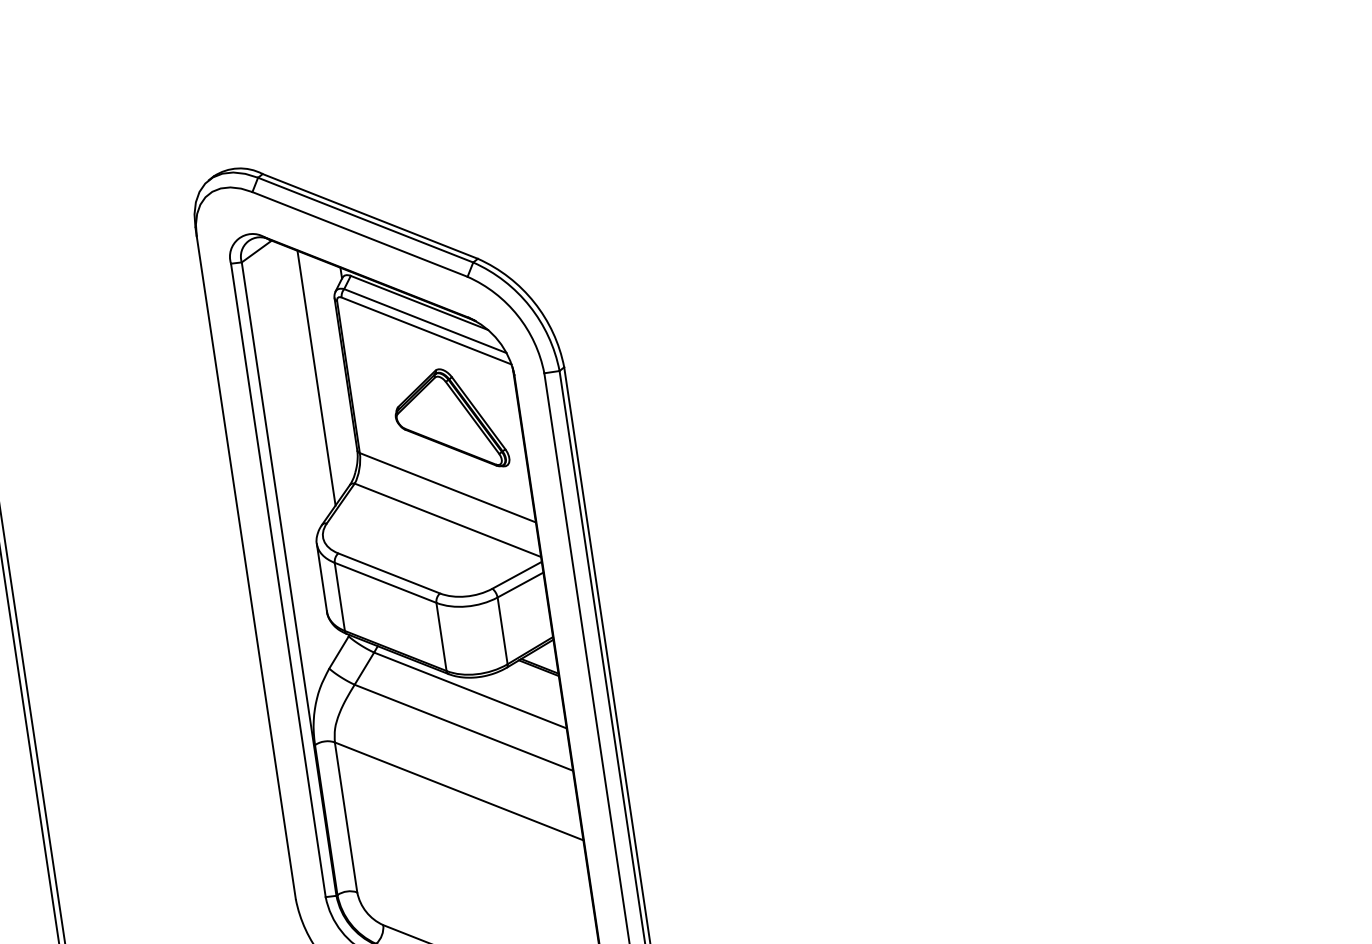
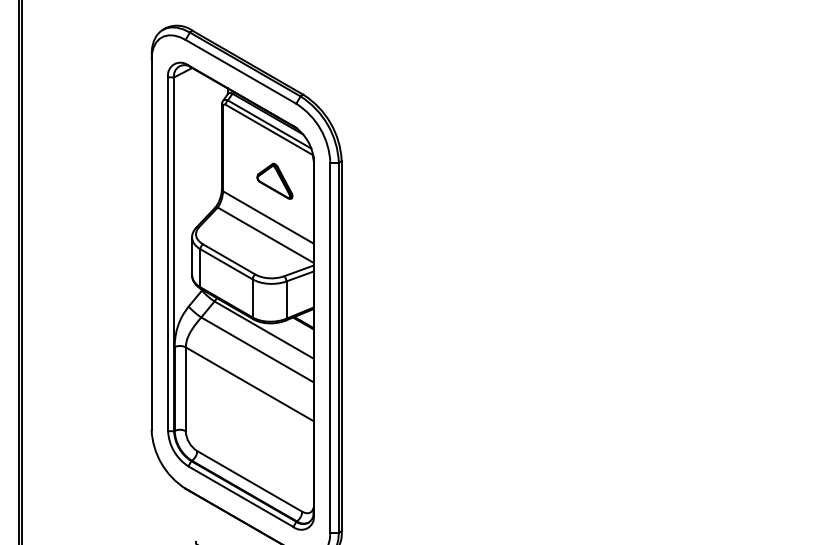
line: (316, 377) -> (205, 146), removed
part: (449, 421) -> (274, 181), size x0.6

